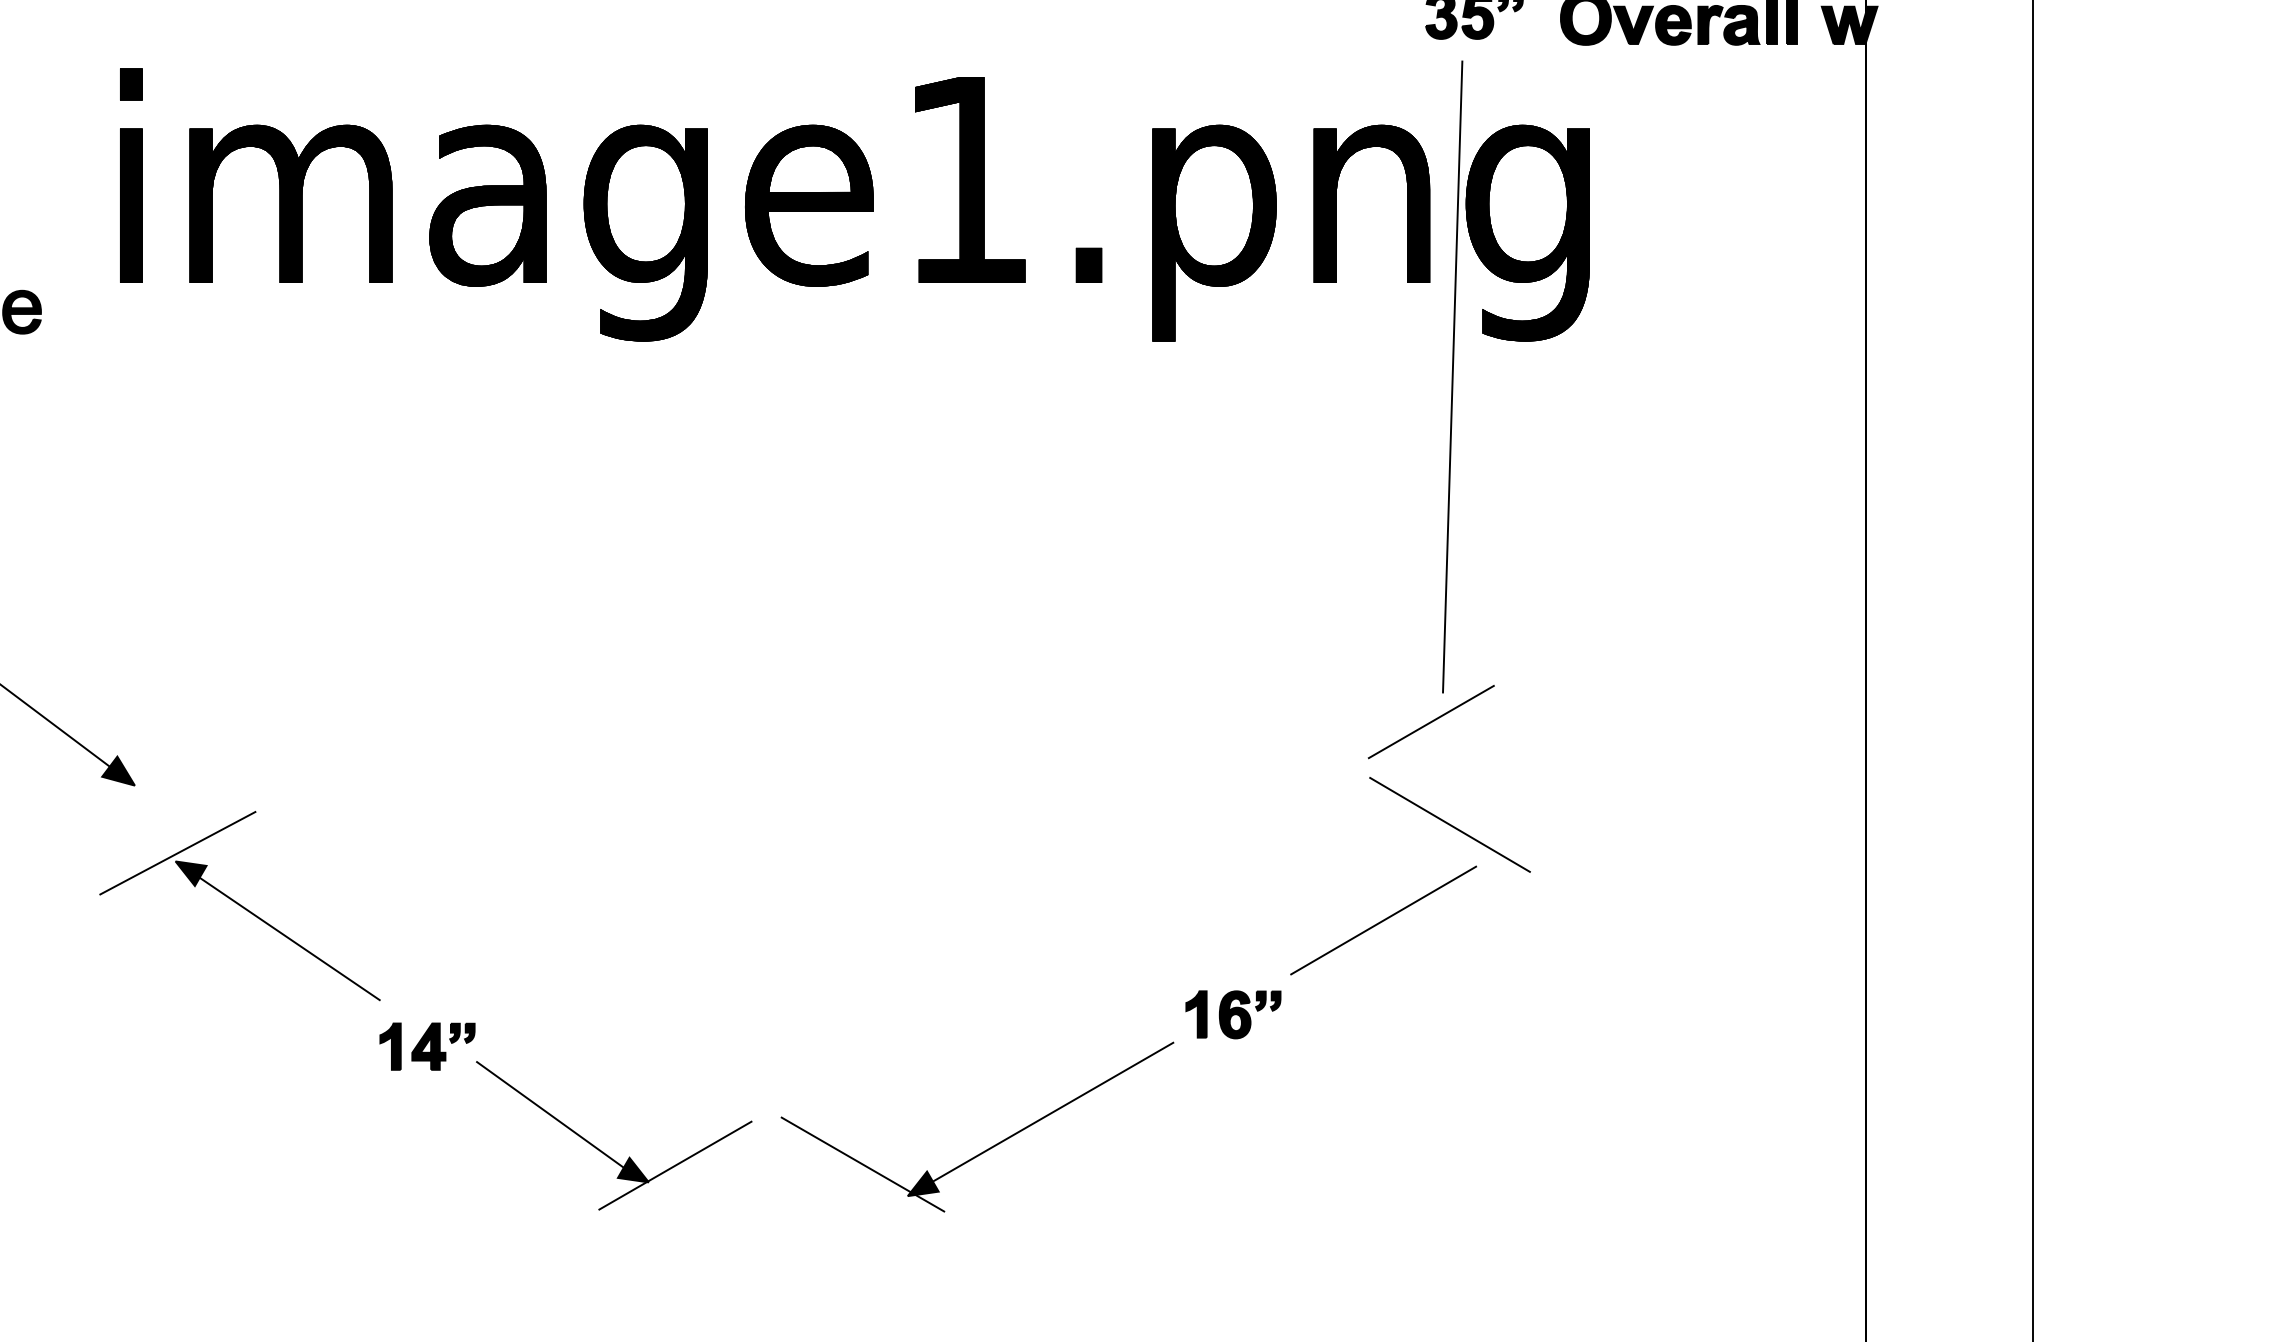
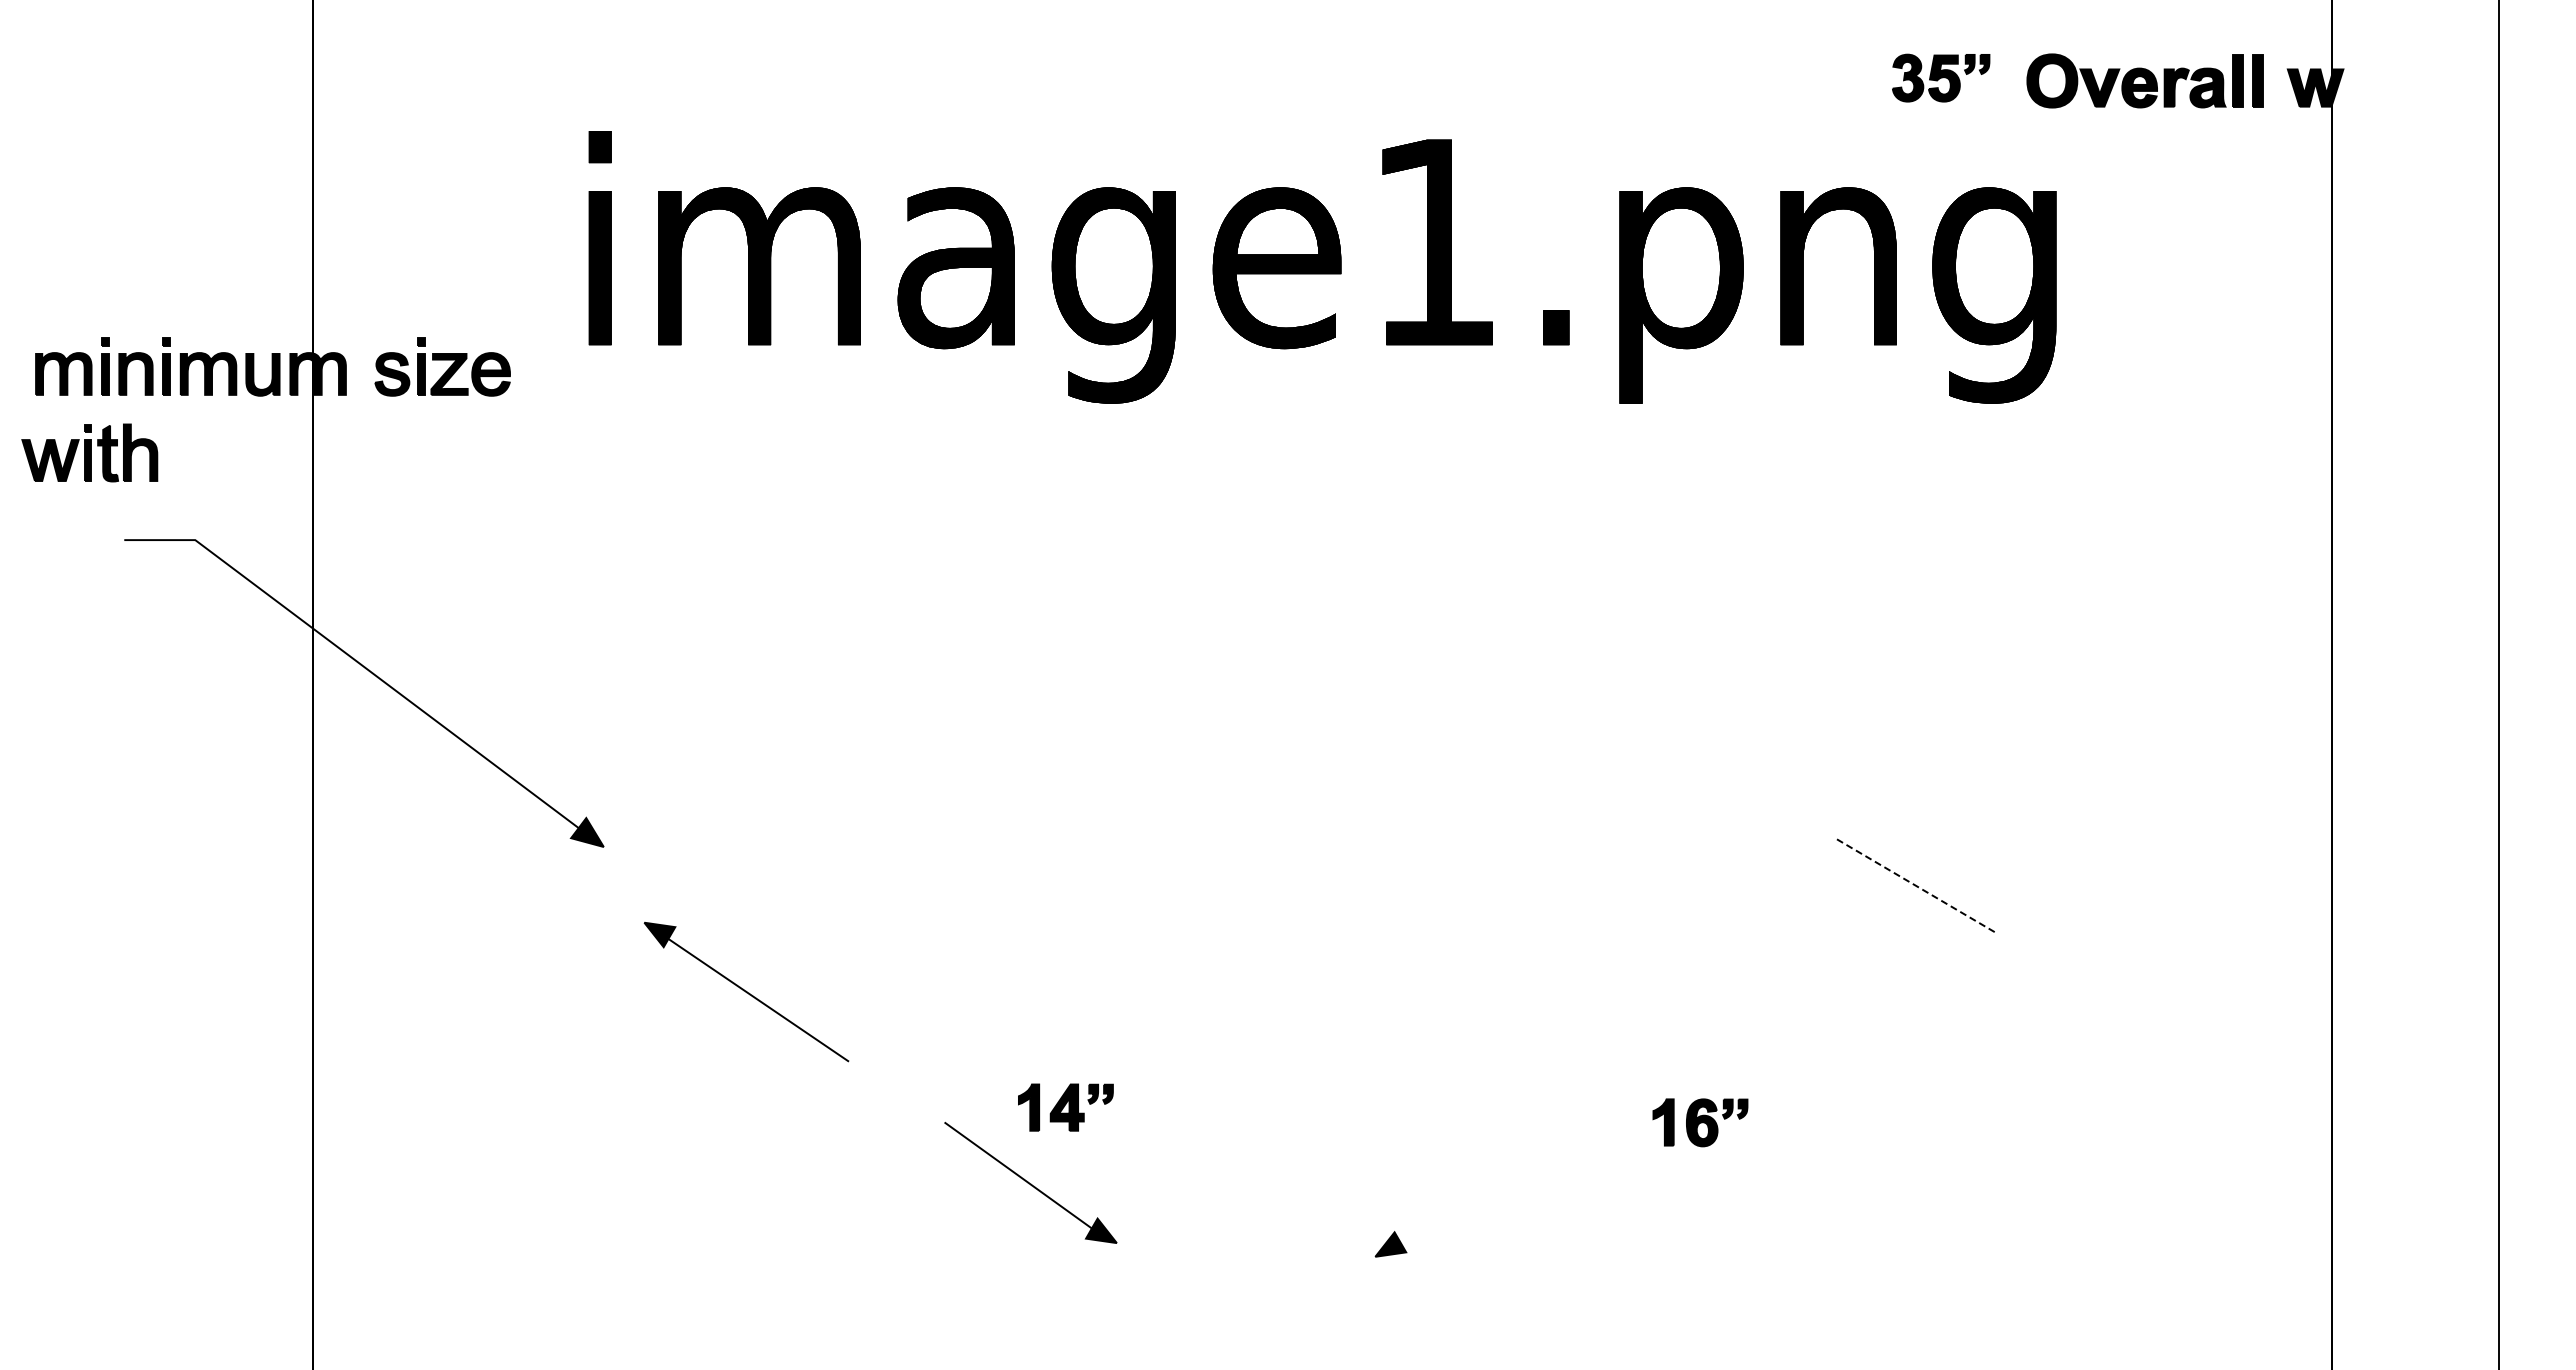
line: (1451, 377) -> (1918, 439), removed
line: (1430, 722) -> (1897, 783), removed
line: (1450, 825) -> (1917, 886), solid -> dashed
line: (177, 853) -> (646, 914), removed
line: (1383, 920) -> (1850, 981), removed
part: (1233, 1014) -> (1700, 1122), moved
part: (427, 1046) -> (1065, 1107), moved
line: (1052, 1112) -> (1519, 1173), removed
line: (862, 1164) -> (1330, 1225), removed
line: (675, 1165) -> (1143, 1226), removed

